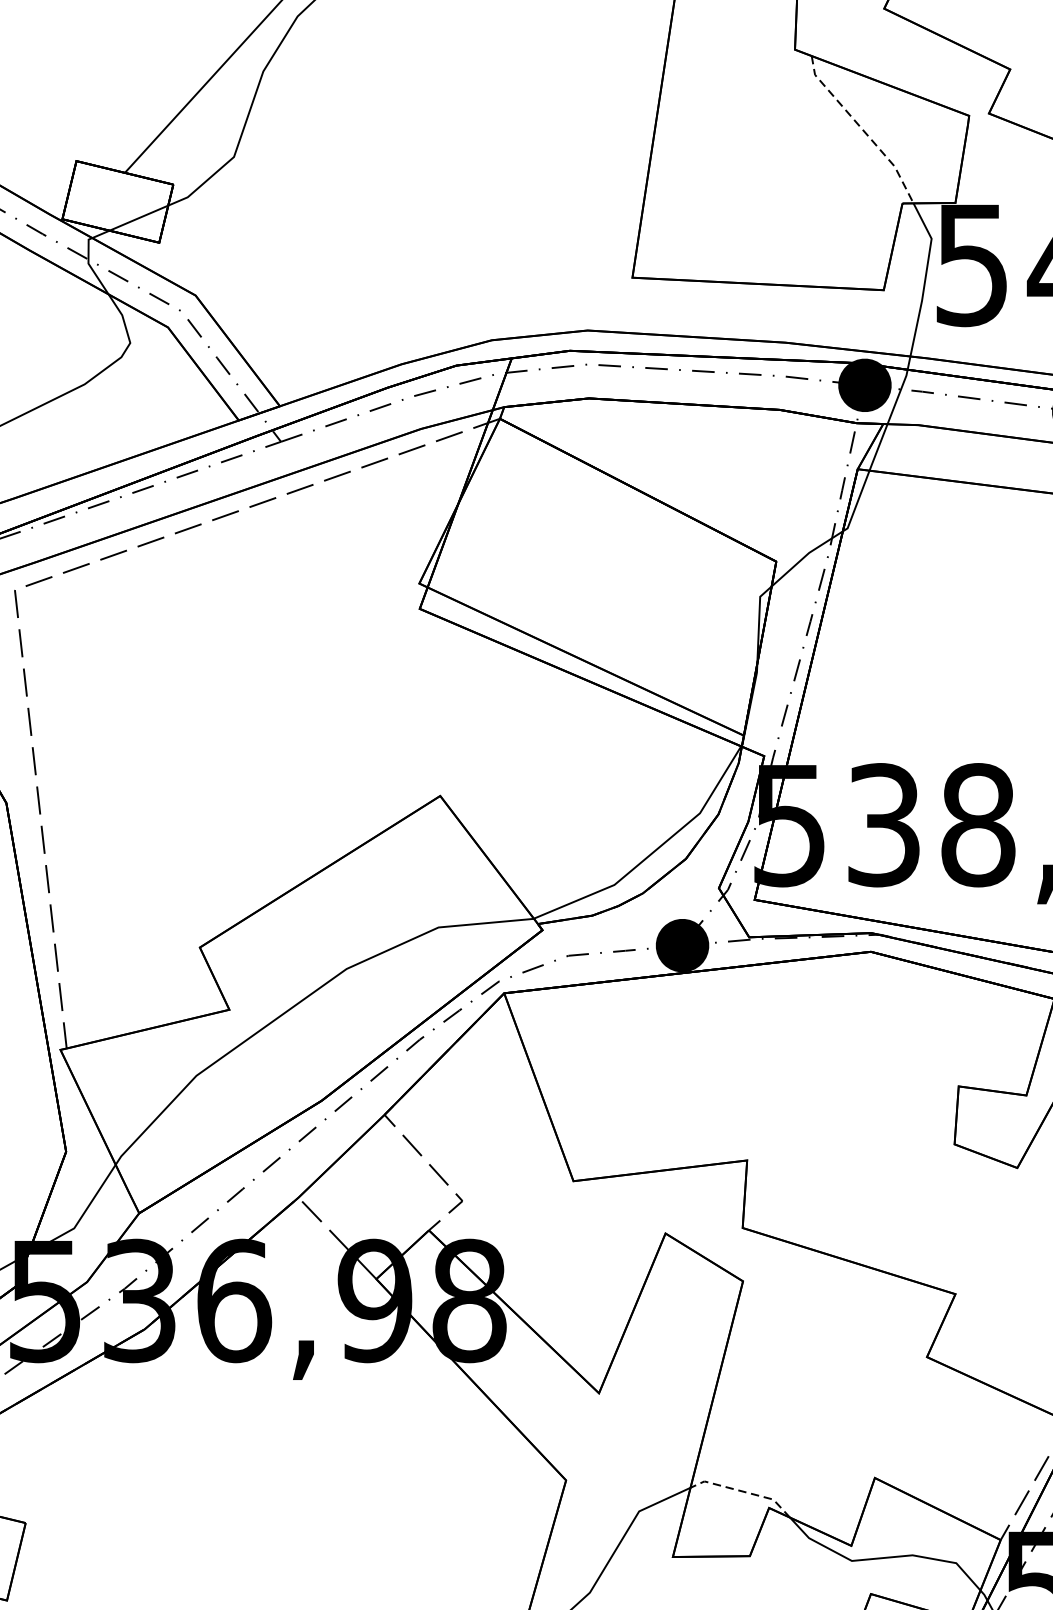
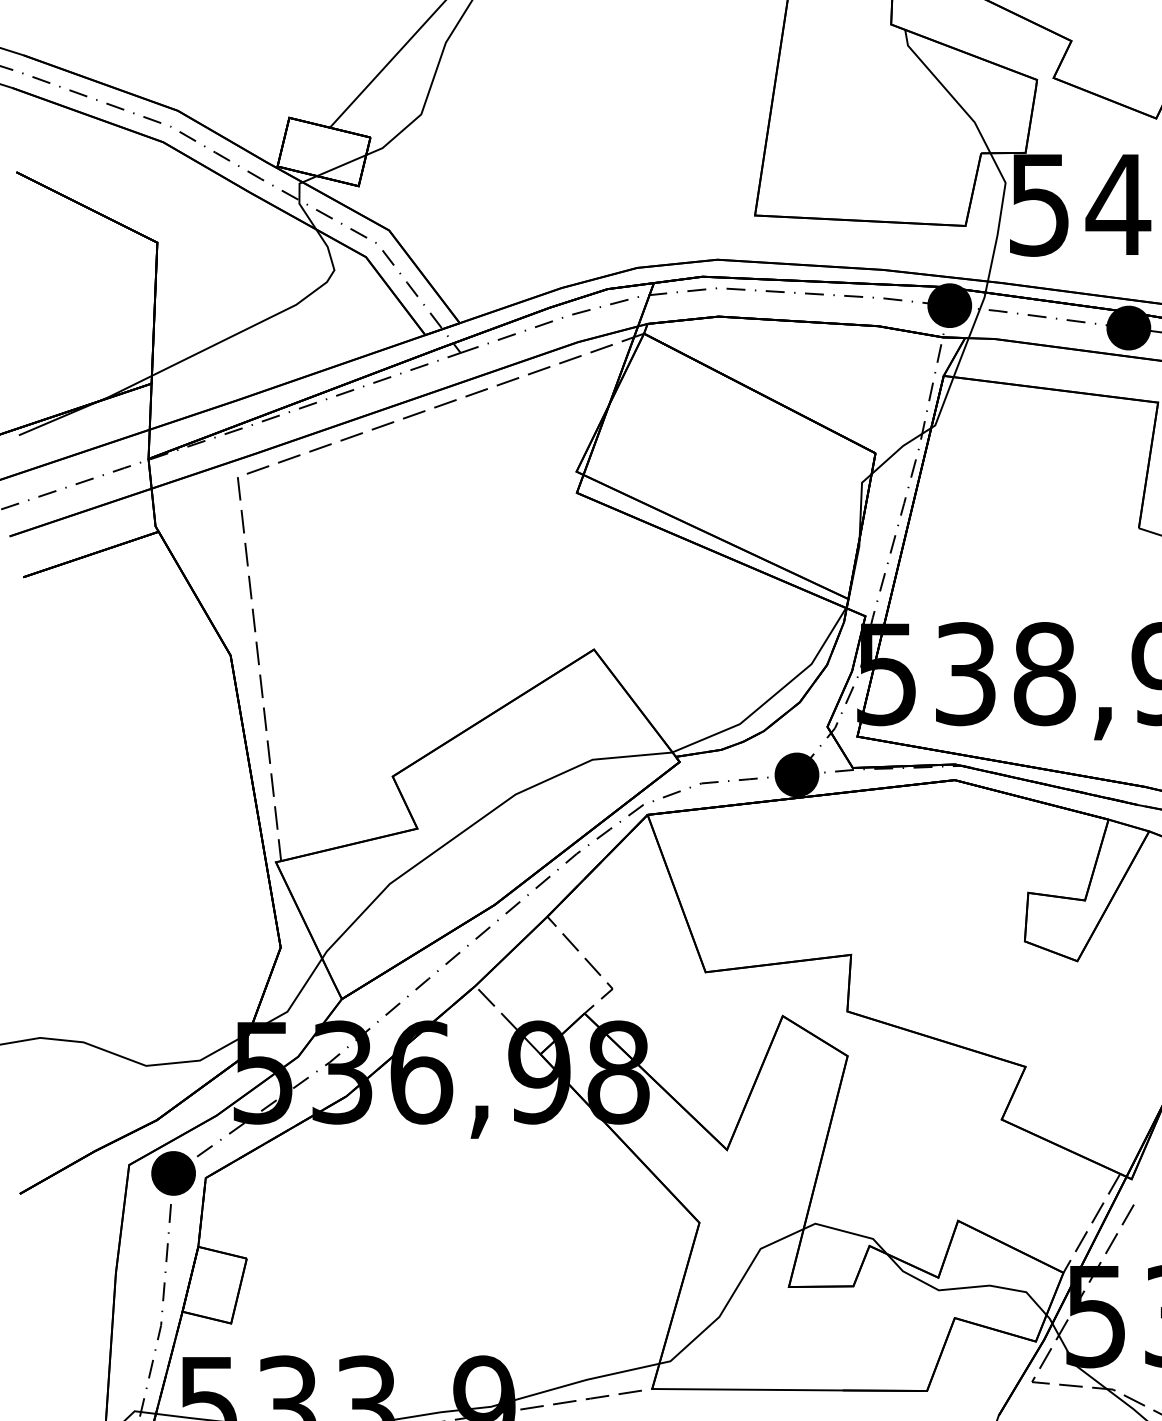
line: (862, 128) -> (947, 90), dashed -> solid
line: (744, 1491) -> (848, 1232), dashed -> solid

